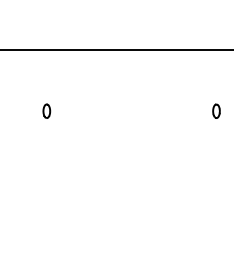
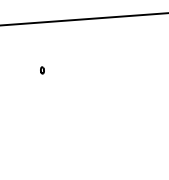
part: (46, 110) -> (42, 69), size x0.6

